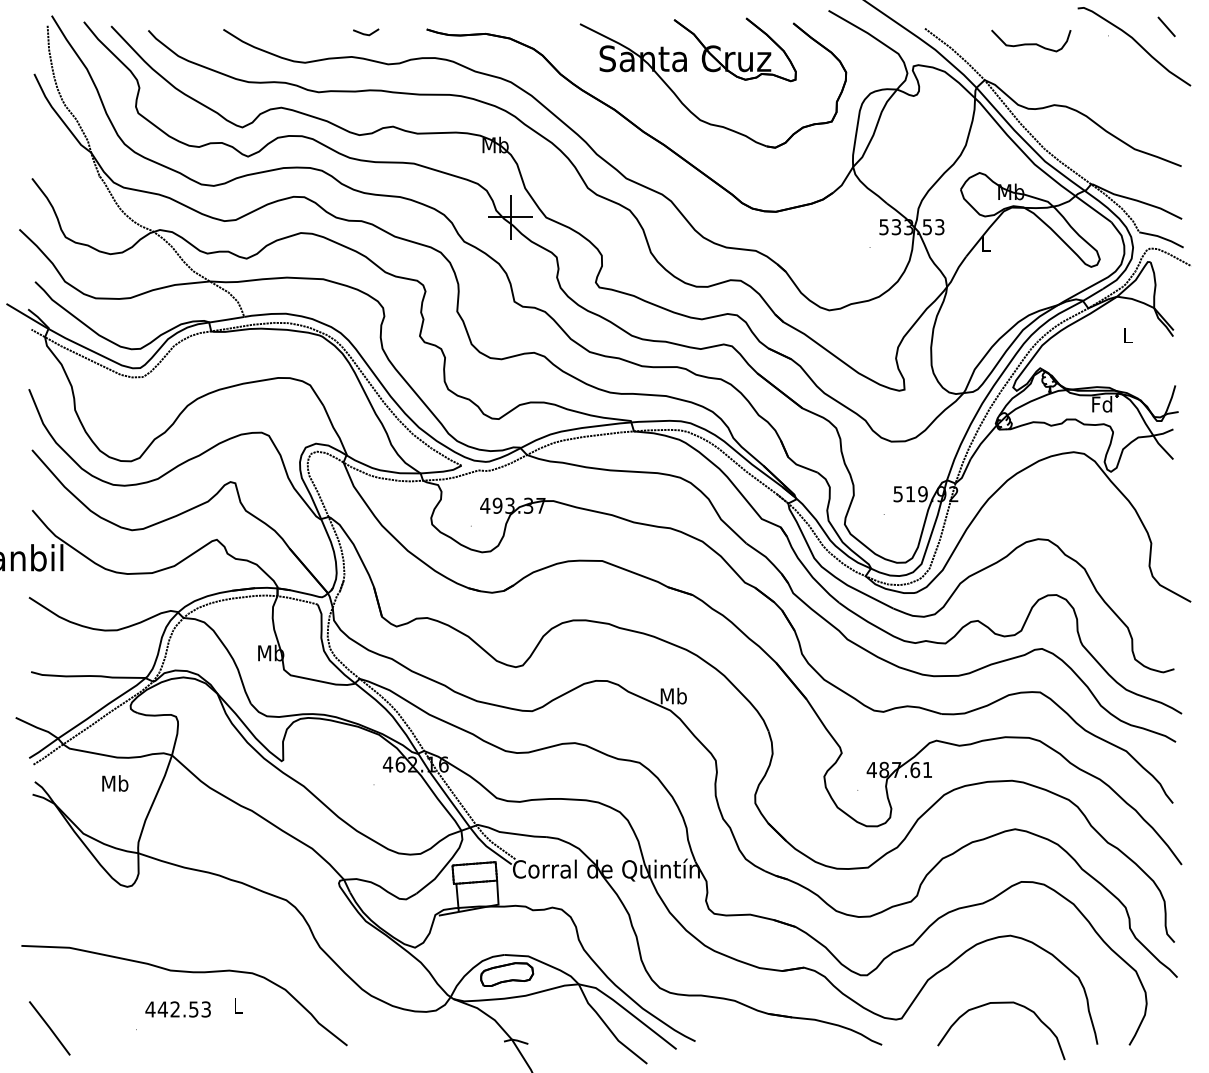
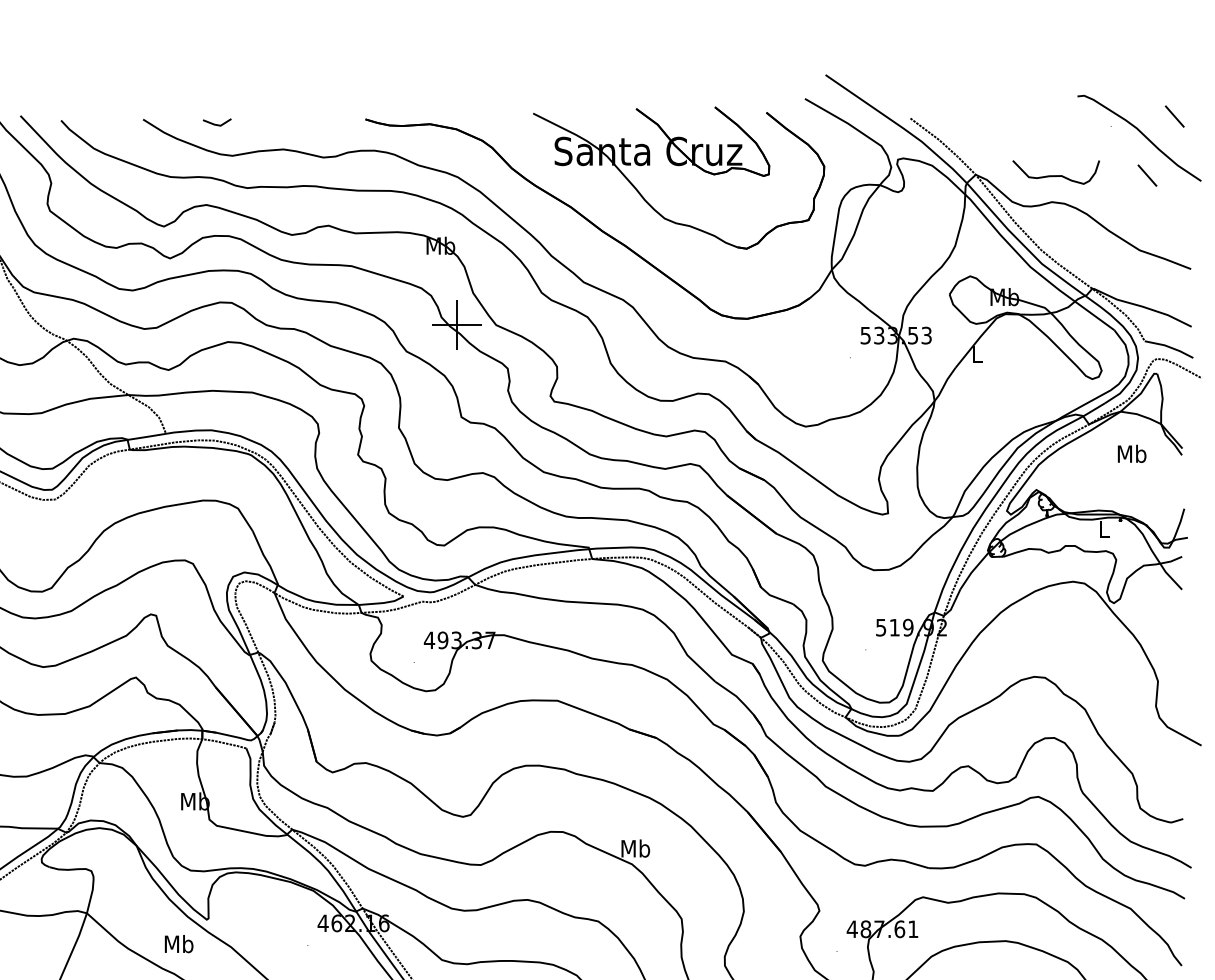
line: (366, 33) -> (217, 123), moved
curve: (1031, 43) -> (1056, 175), moved
line: (1141, 80) -> (1147, 175), added
text: (1127, 335) -> (1131, 454), L -> Mb
text: (1102, 404) -> (1104, 529), Fd -> L
text: (115, 783) -> (179, 944), moved

